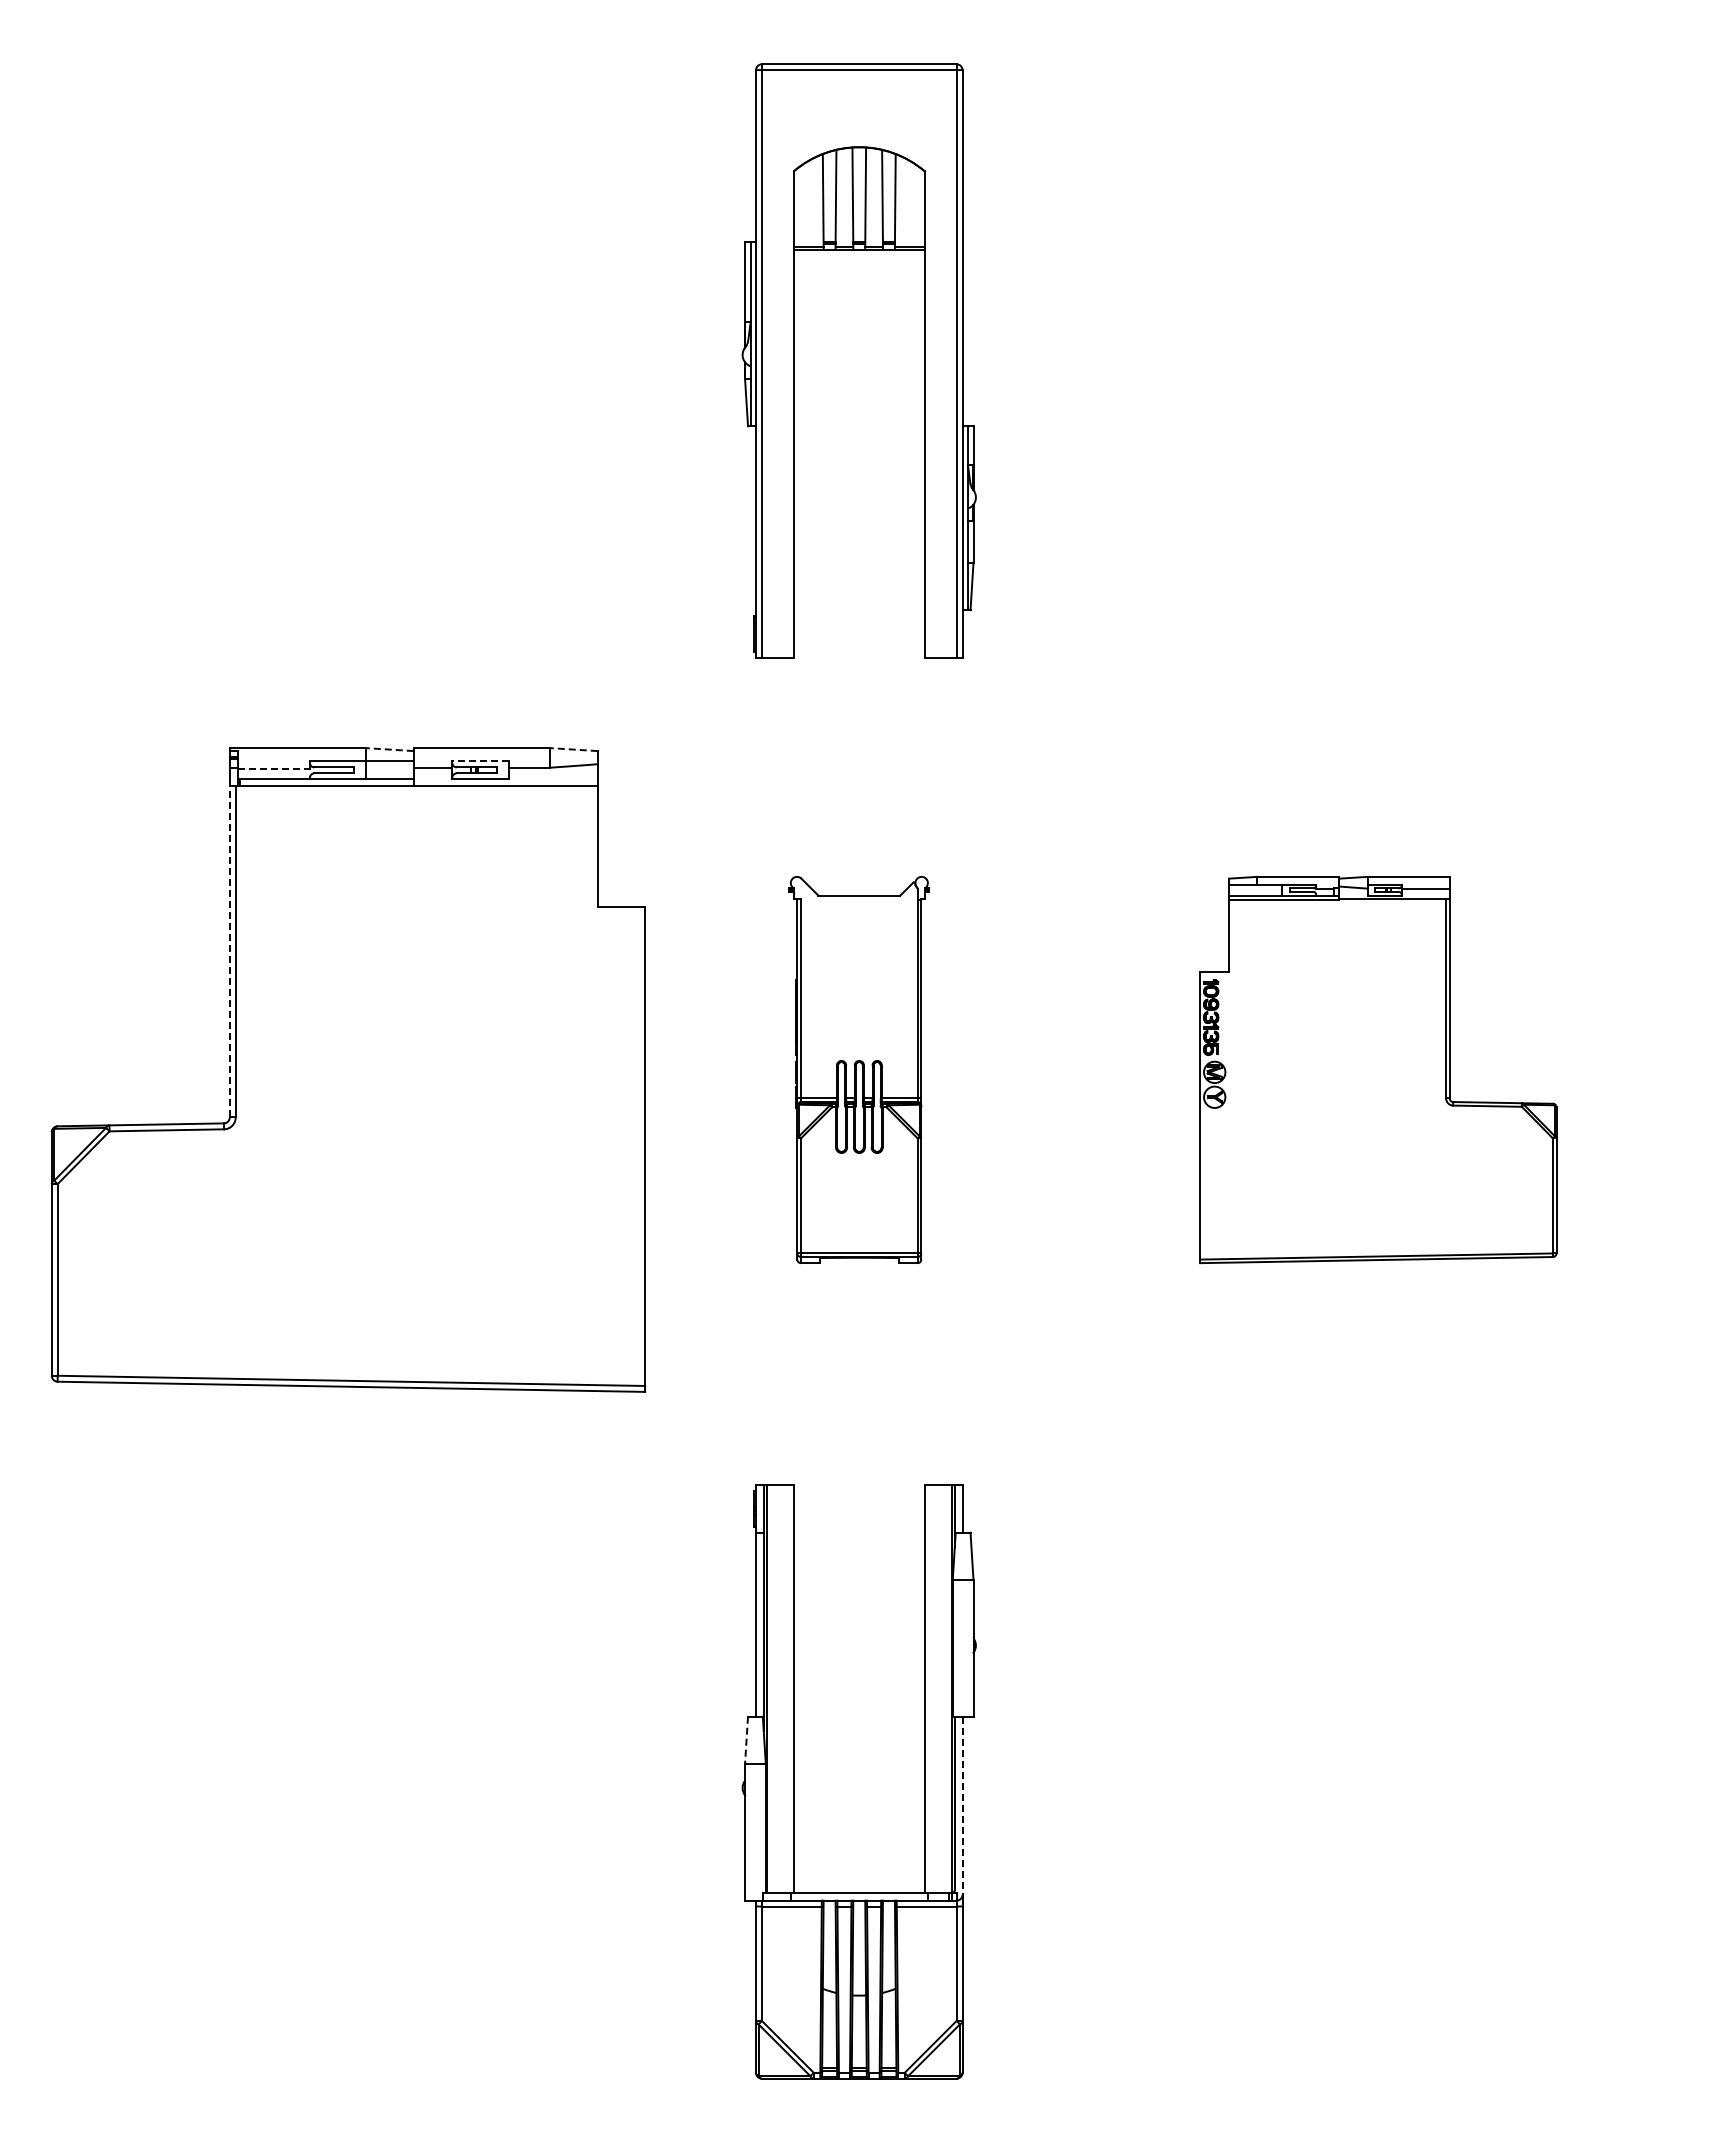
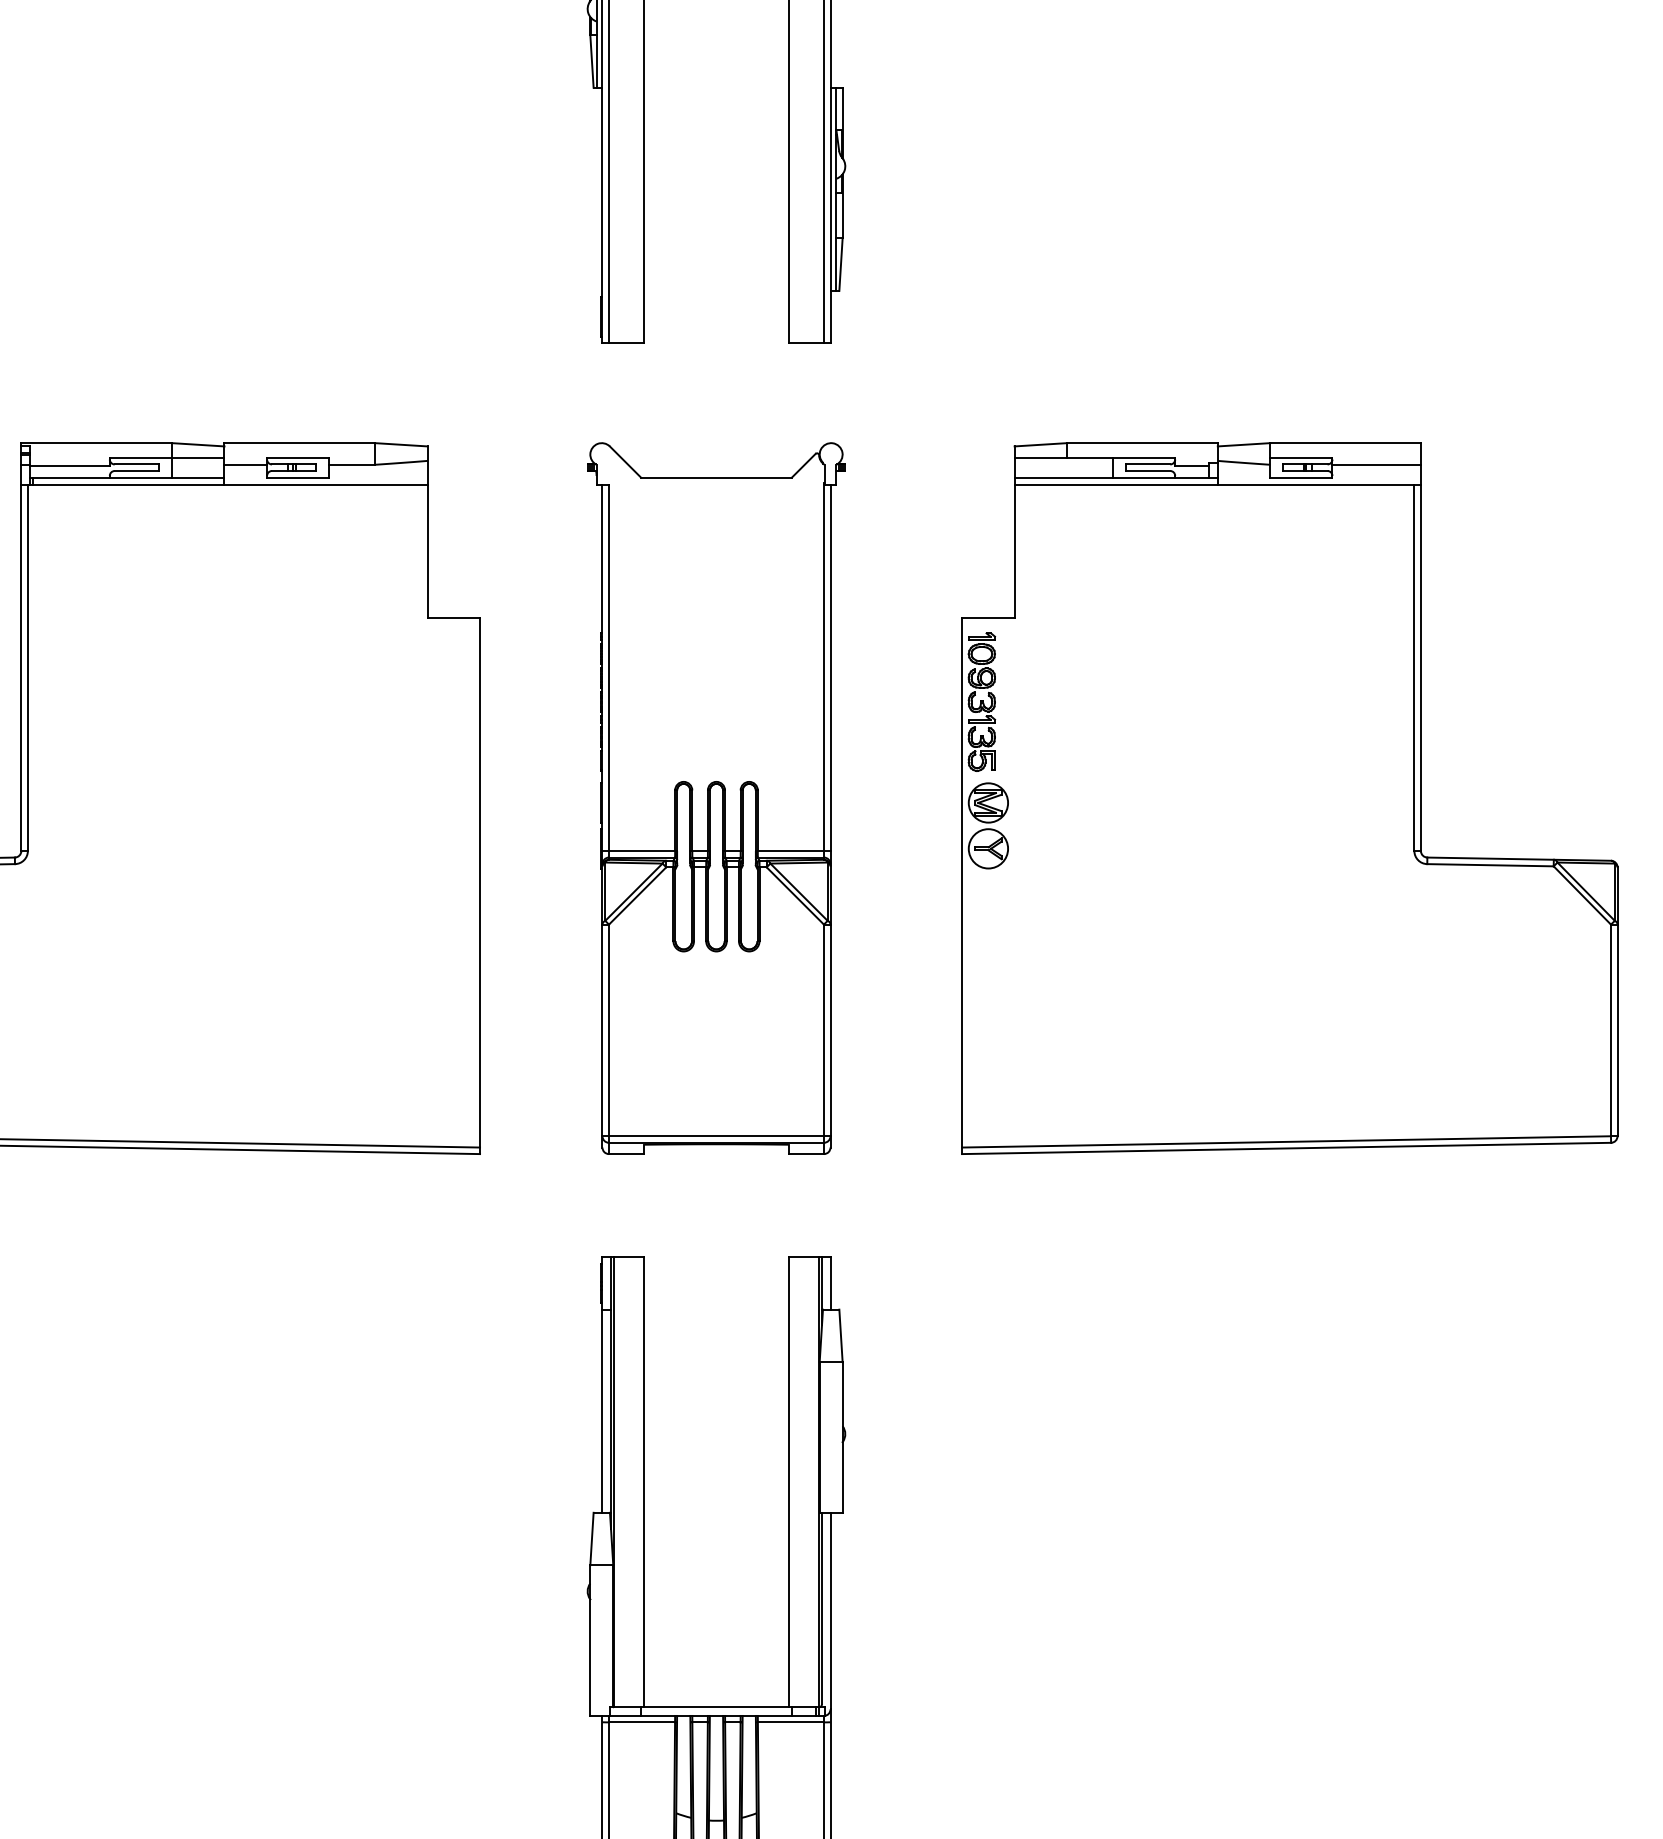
line: (390, 749) -> (198, 444), dashed -> solid
line: (573, 749) -> (400, 444), dashed -> solid
line: (480, 761) -> (298, 457), dashed -> solid
line: (274, 768) -> (70, 465), dashed -> solid
line: (229, 951) -> (21, 667), dashed -> solid
part: (859, 1069) -> (716, 798), size x1.67
part: (1378, 1069) -> (1289, 798), size x1.67
line: (746, 1740) -> (591, 1539), dashed -> solid
line: (962, 1806) -> (830, 1611), dashed -> solid

